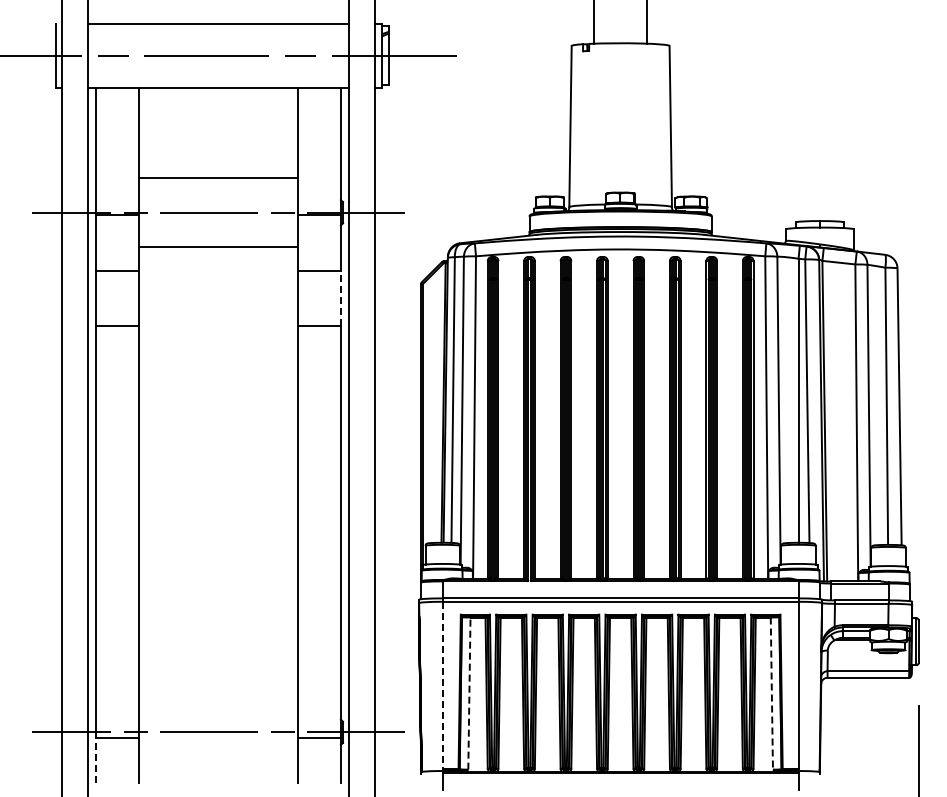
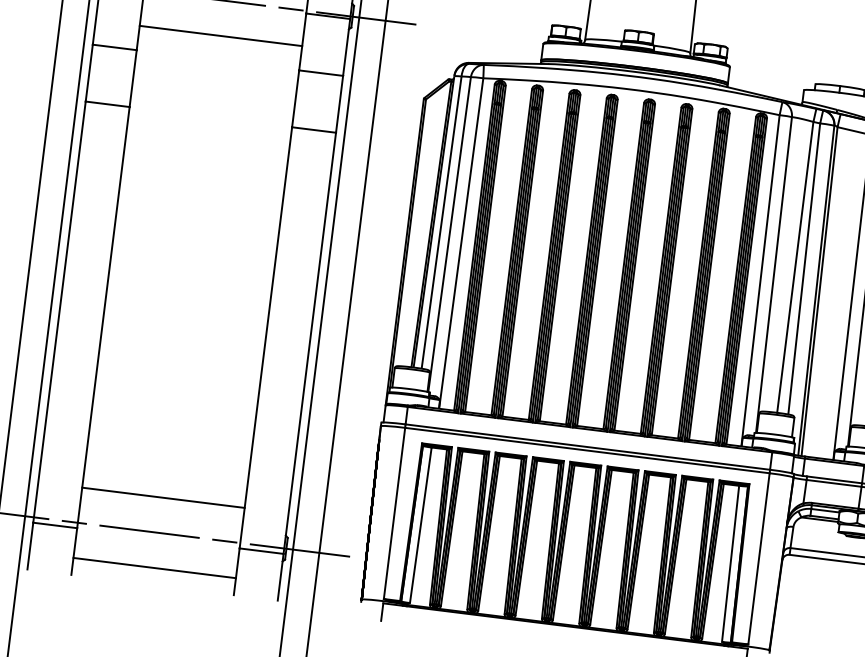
line: (340, 298) -> (339, 104), dashed -> solid
line: (442, 685) -> (394, 513), dashed -> solid
line: (469, 693) -> (420, 525), dashed -> solid
line: (771, 694) -> (730, 564), dashed -> solid
line: (218, 697) -> (163, 497), added
line: (96, 760) -> (30, 546), dashed -> solid
line: (218, 766) -> (154, 567), added

